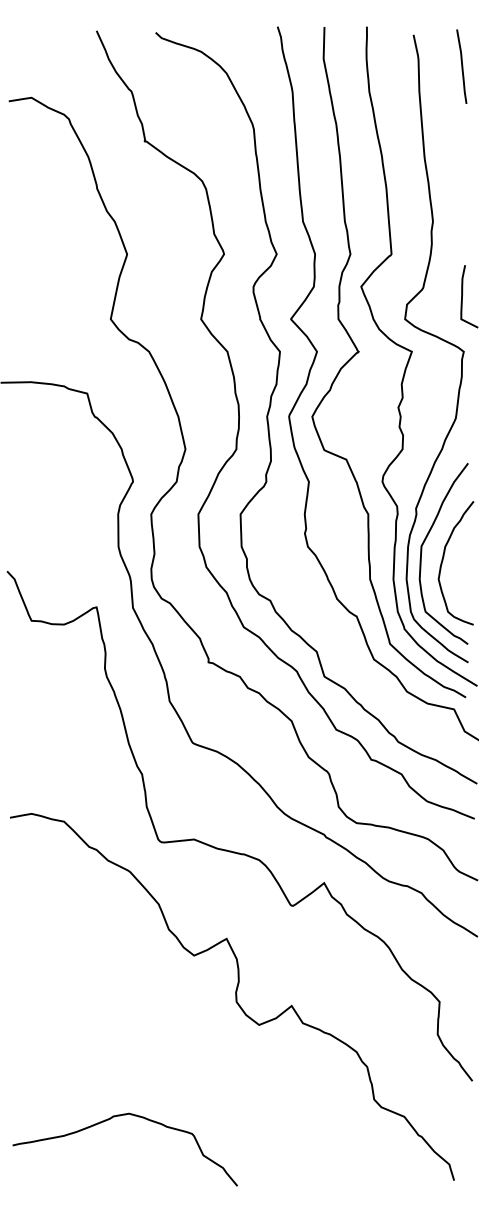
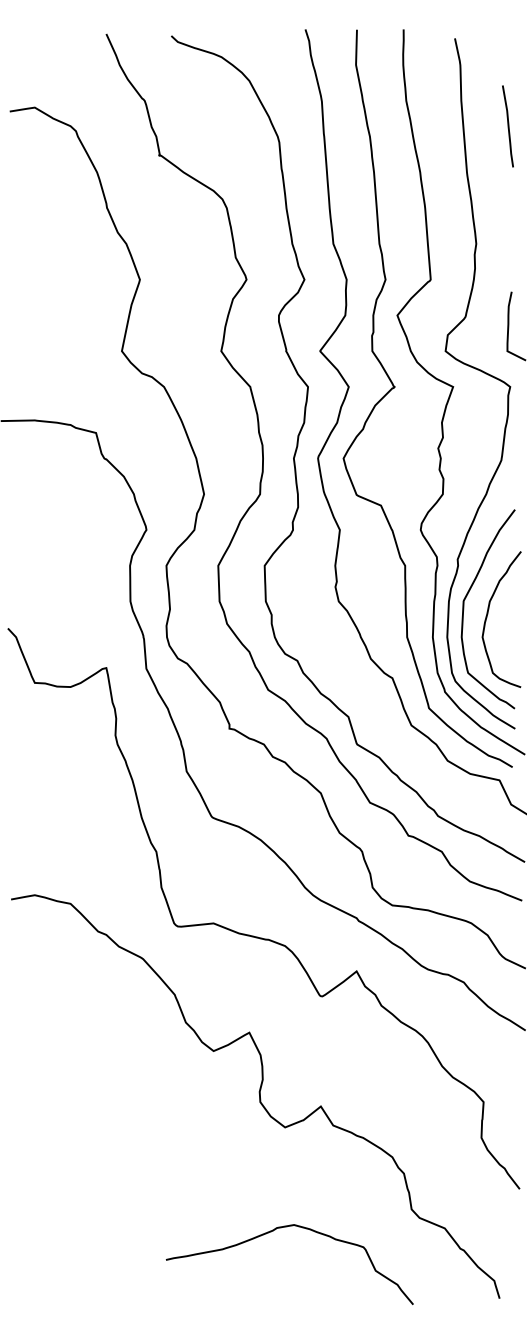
curve: (461, 66) -> (507, 126), moved
curve: (110, 1119) -> (273, 1231), moved

